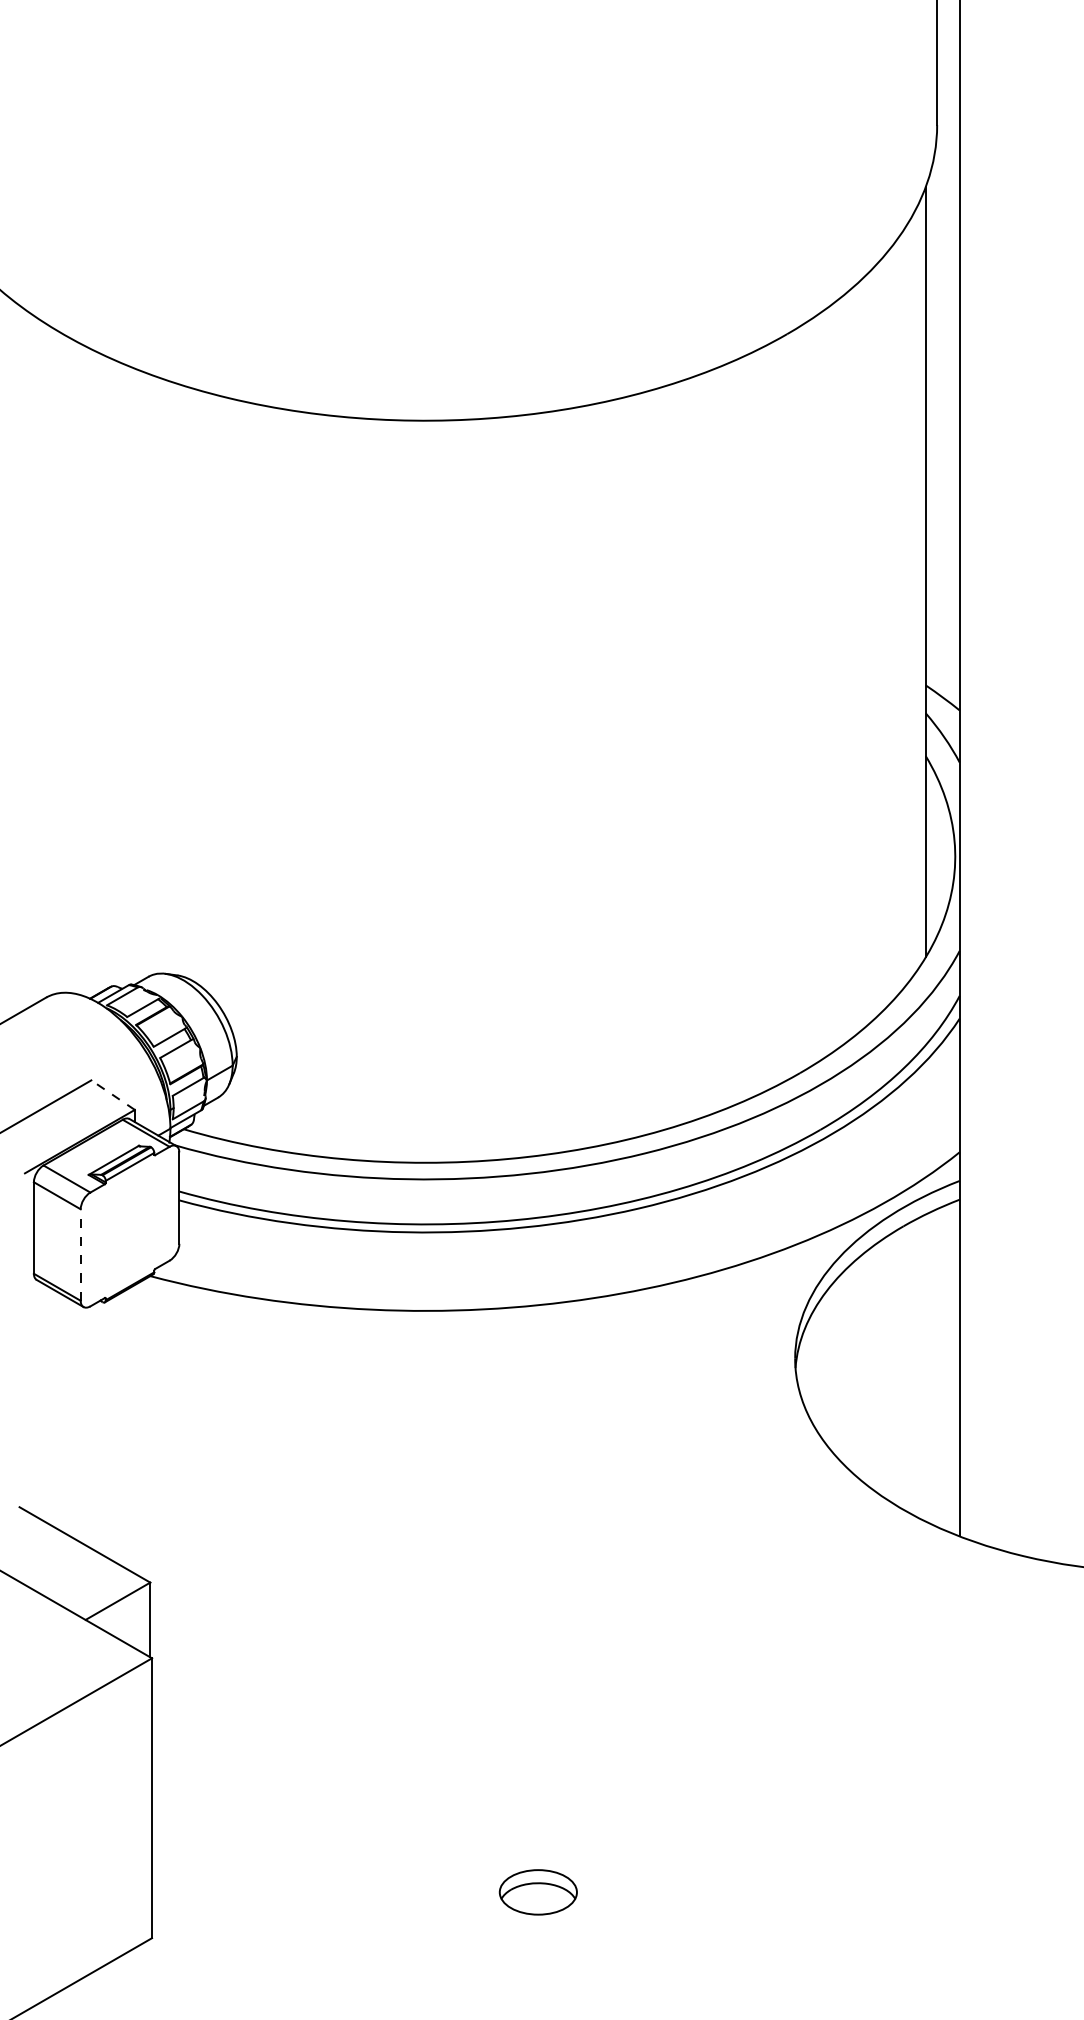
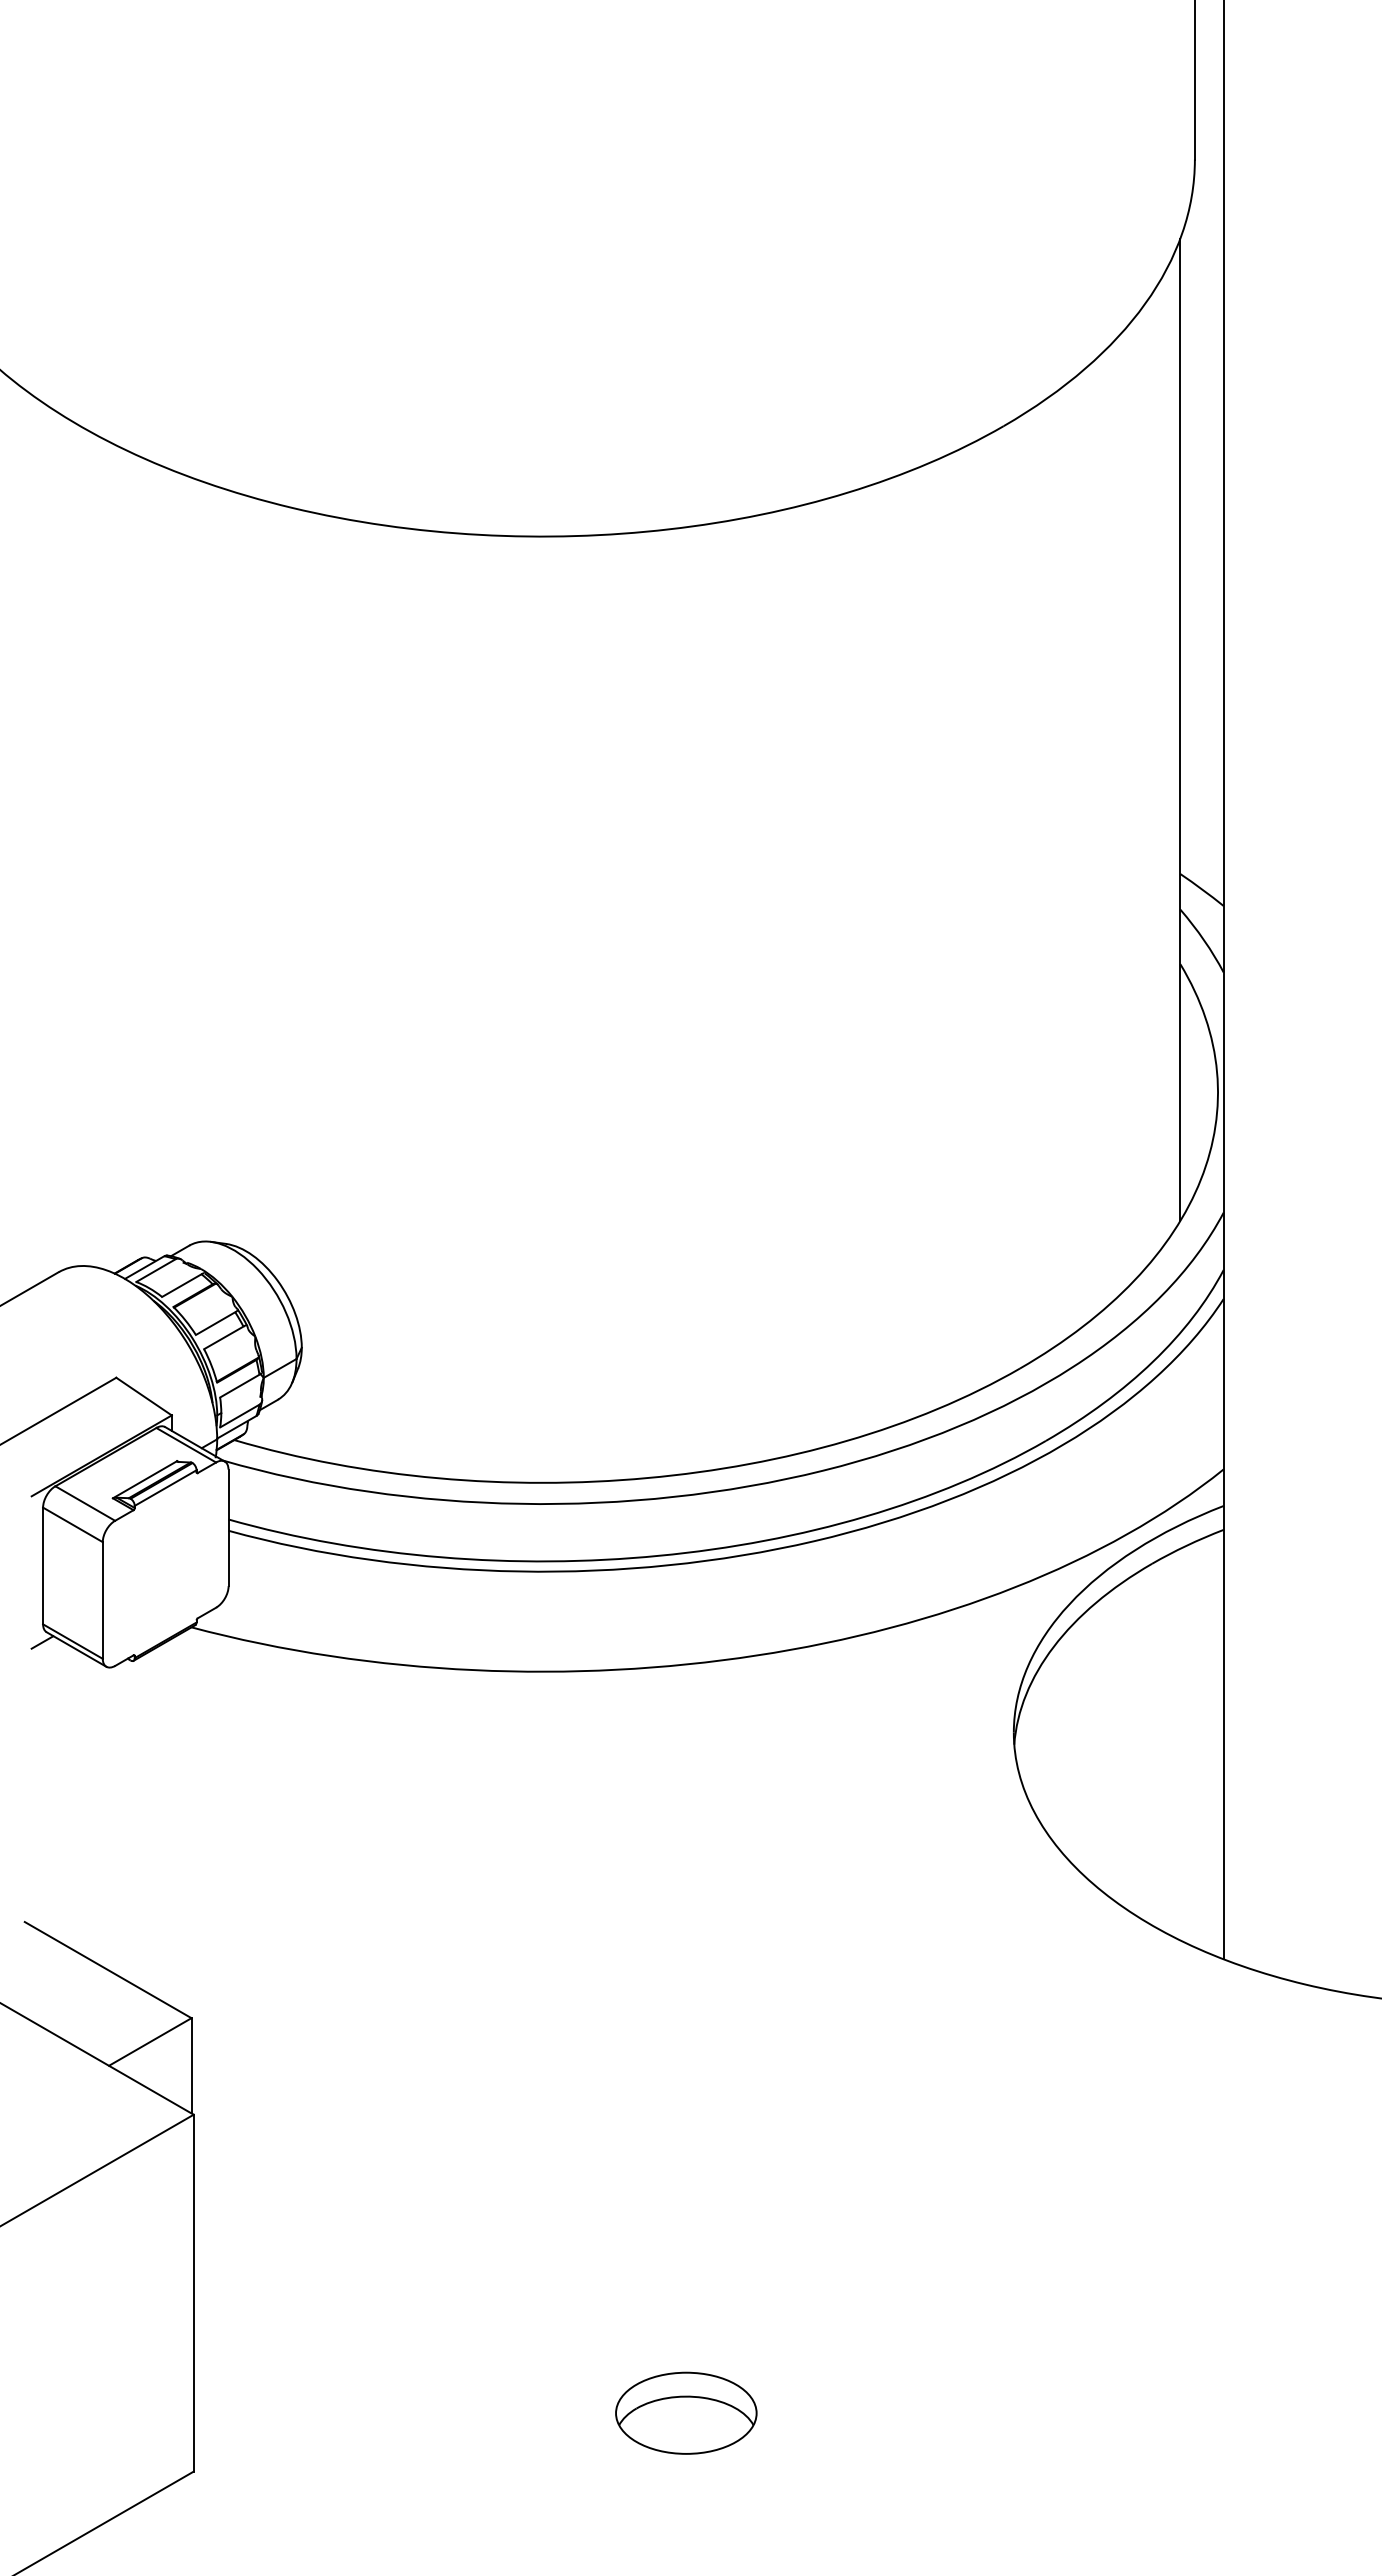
line: (113, 1095) -> (144, 1396), dashed -> solid
line: (80, 1255) -> (102, 1600), dashed -> solid
line: (33, 1287) -> (42, 1642), added
part: (538, 1891) -> (686, 2412), size x1.43

